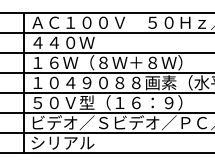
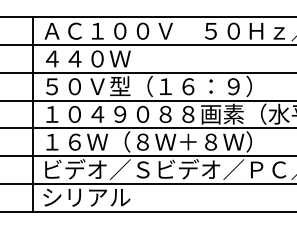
text: (105, 62) -> (145, 86), １６Ｗ（８Ｗ＋８Ｗ） -> ５０Ｖ型（１６：９）
text: (105, 102) -> (145, 141), ５０Ｖ型（１６：９） -> １６Ｗ（８Ｗ＋８Ｗ）

